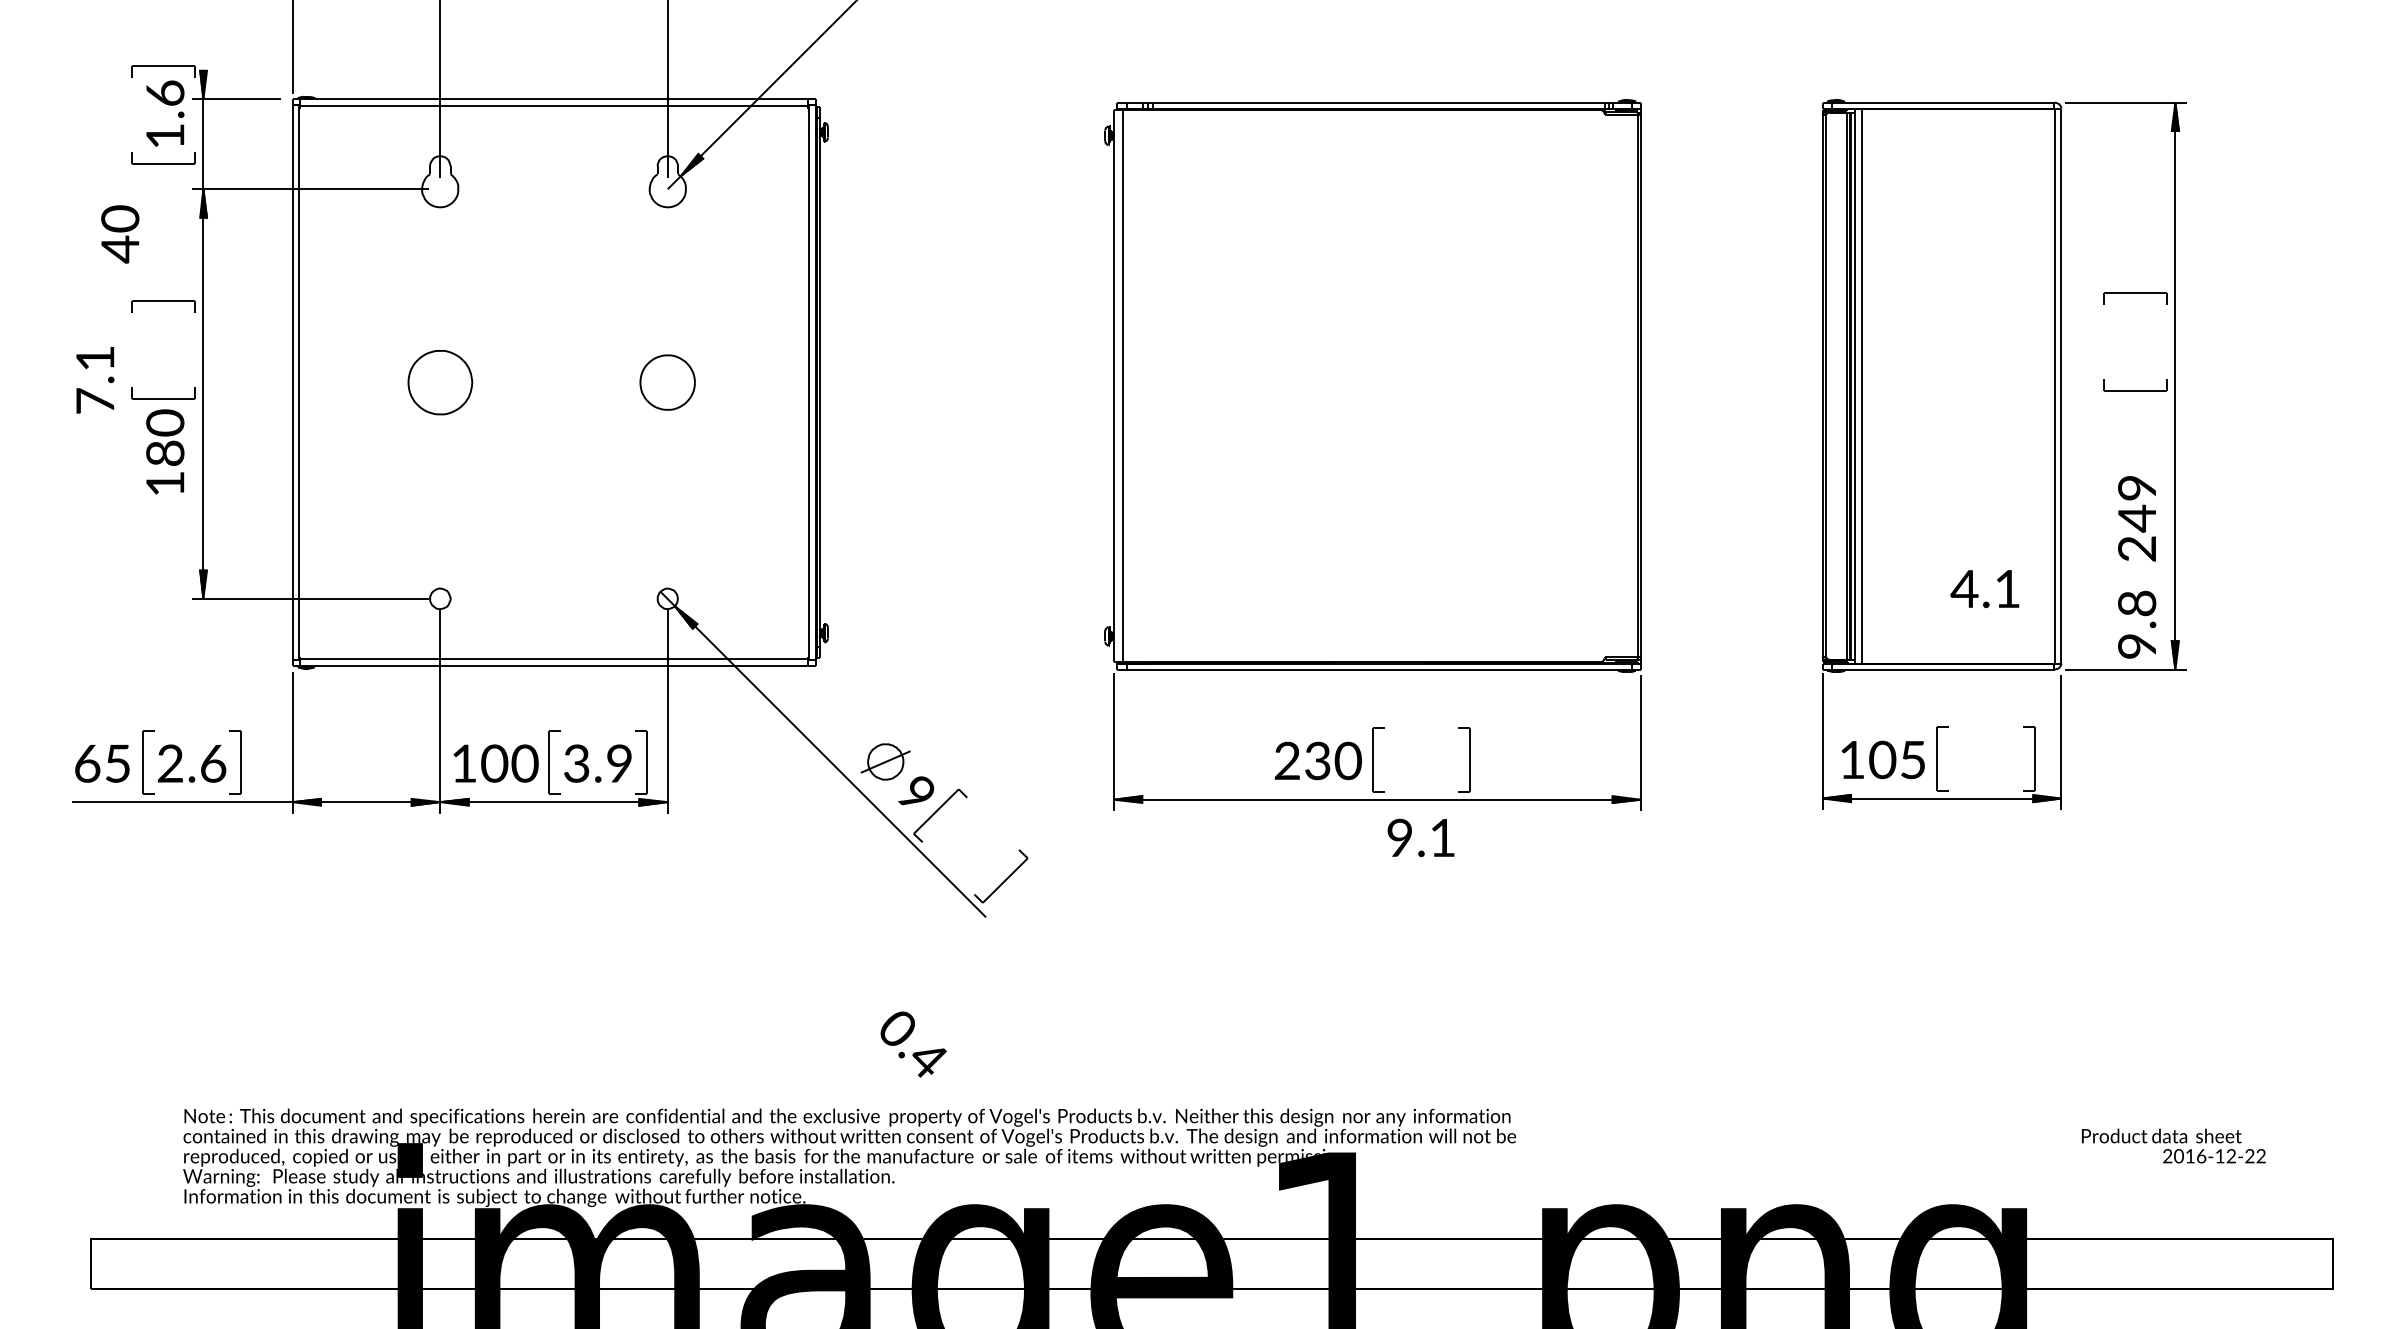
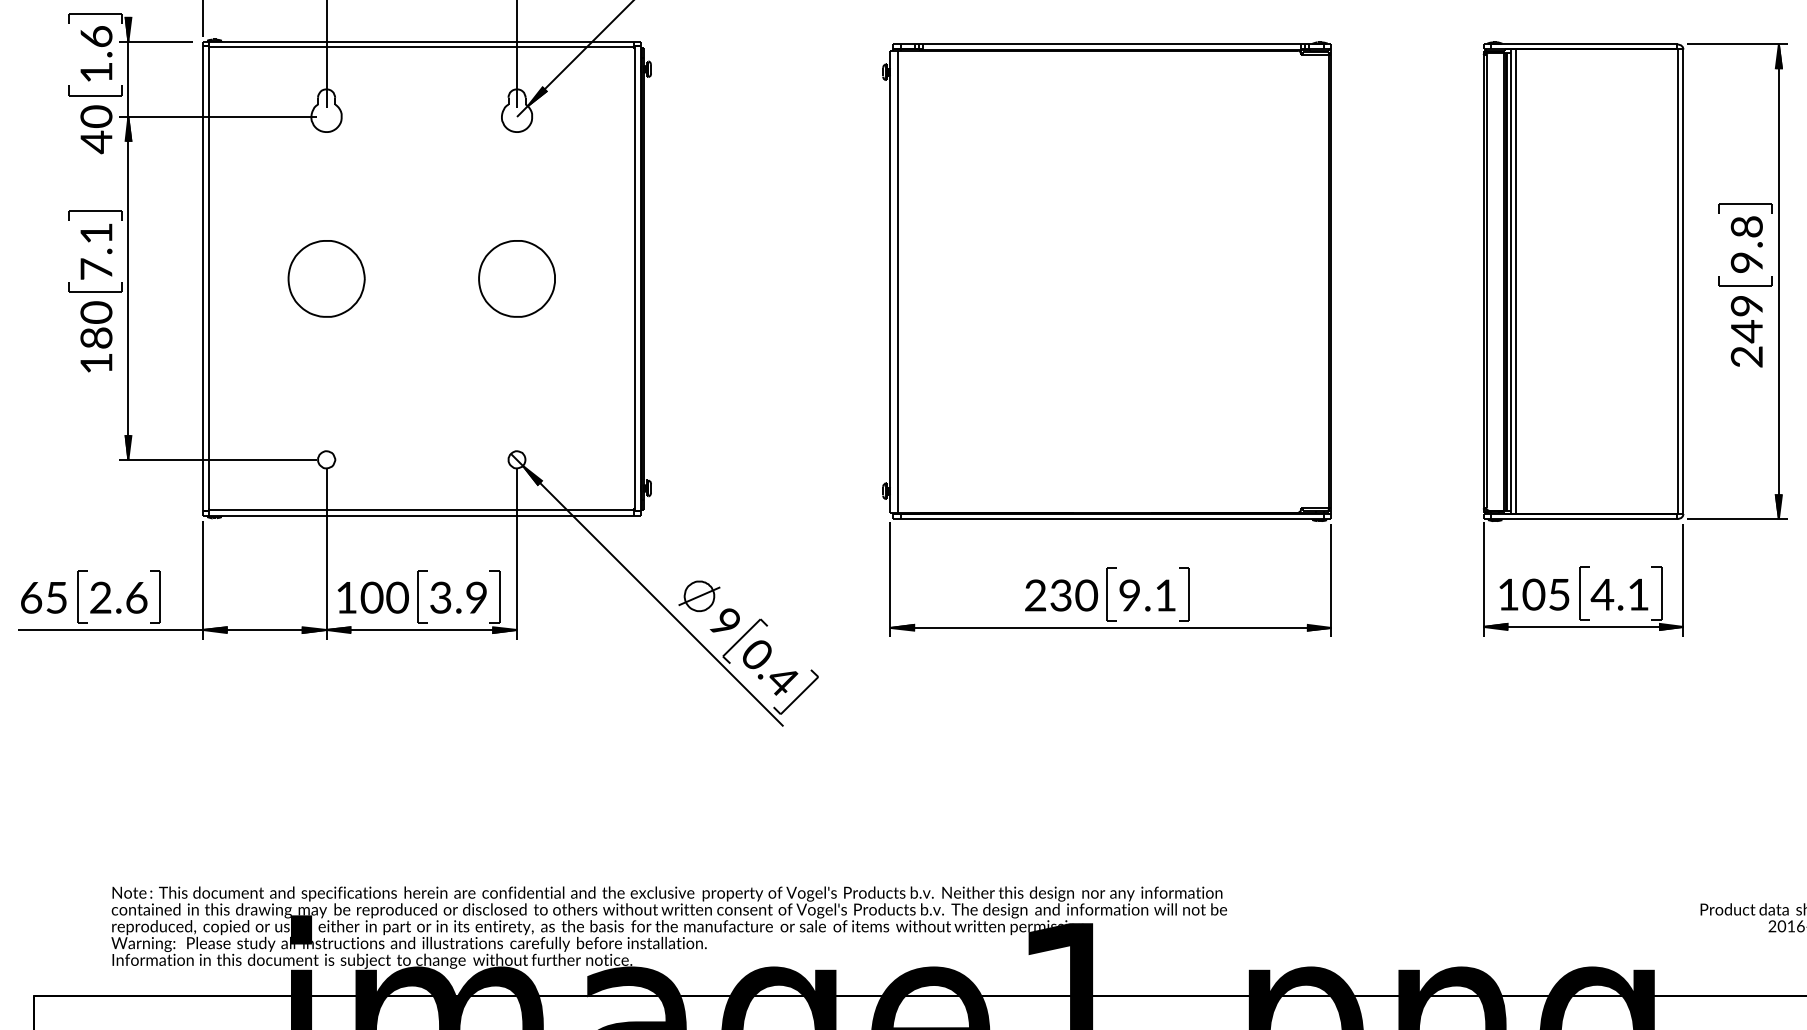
text: (120, 234) -> (96, 129), moved
text: (95, 380) -> (96, 251), moved
part: (440, 382) -> (326, 278), size x1.43
part: (667, 382) -> (516, 278), size x1.67
text: (2136, 518) -> (1746, 331), moved
text: (1984, 589) -> (1619, 595), moved
text: (2137, 624) -> (1747, 244), moved
text: (1420, 837) -> (1147, 595), moved
text: (913, 1044) -> (770, 667), moved

